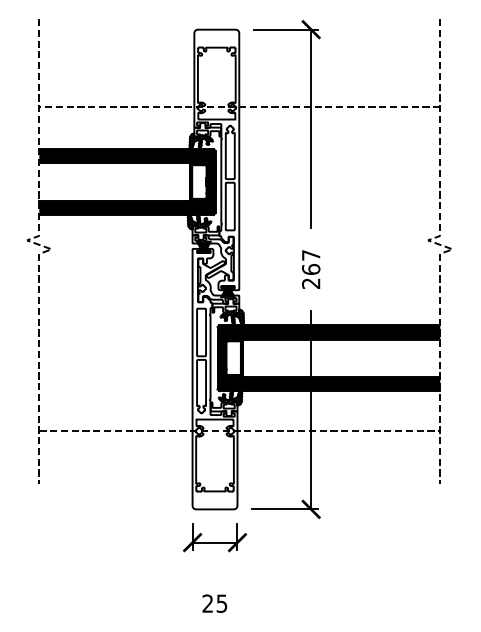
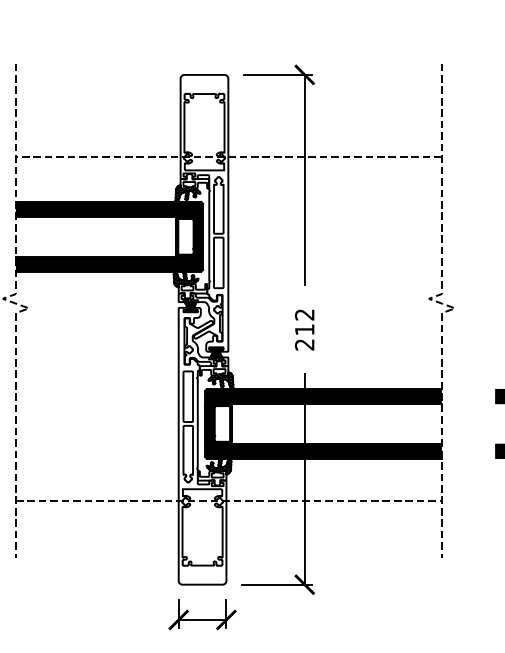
text: (311, 262) -> (305, 322), 267 -> 212

